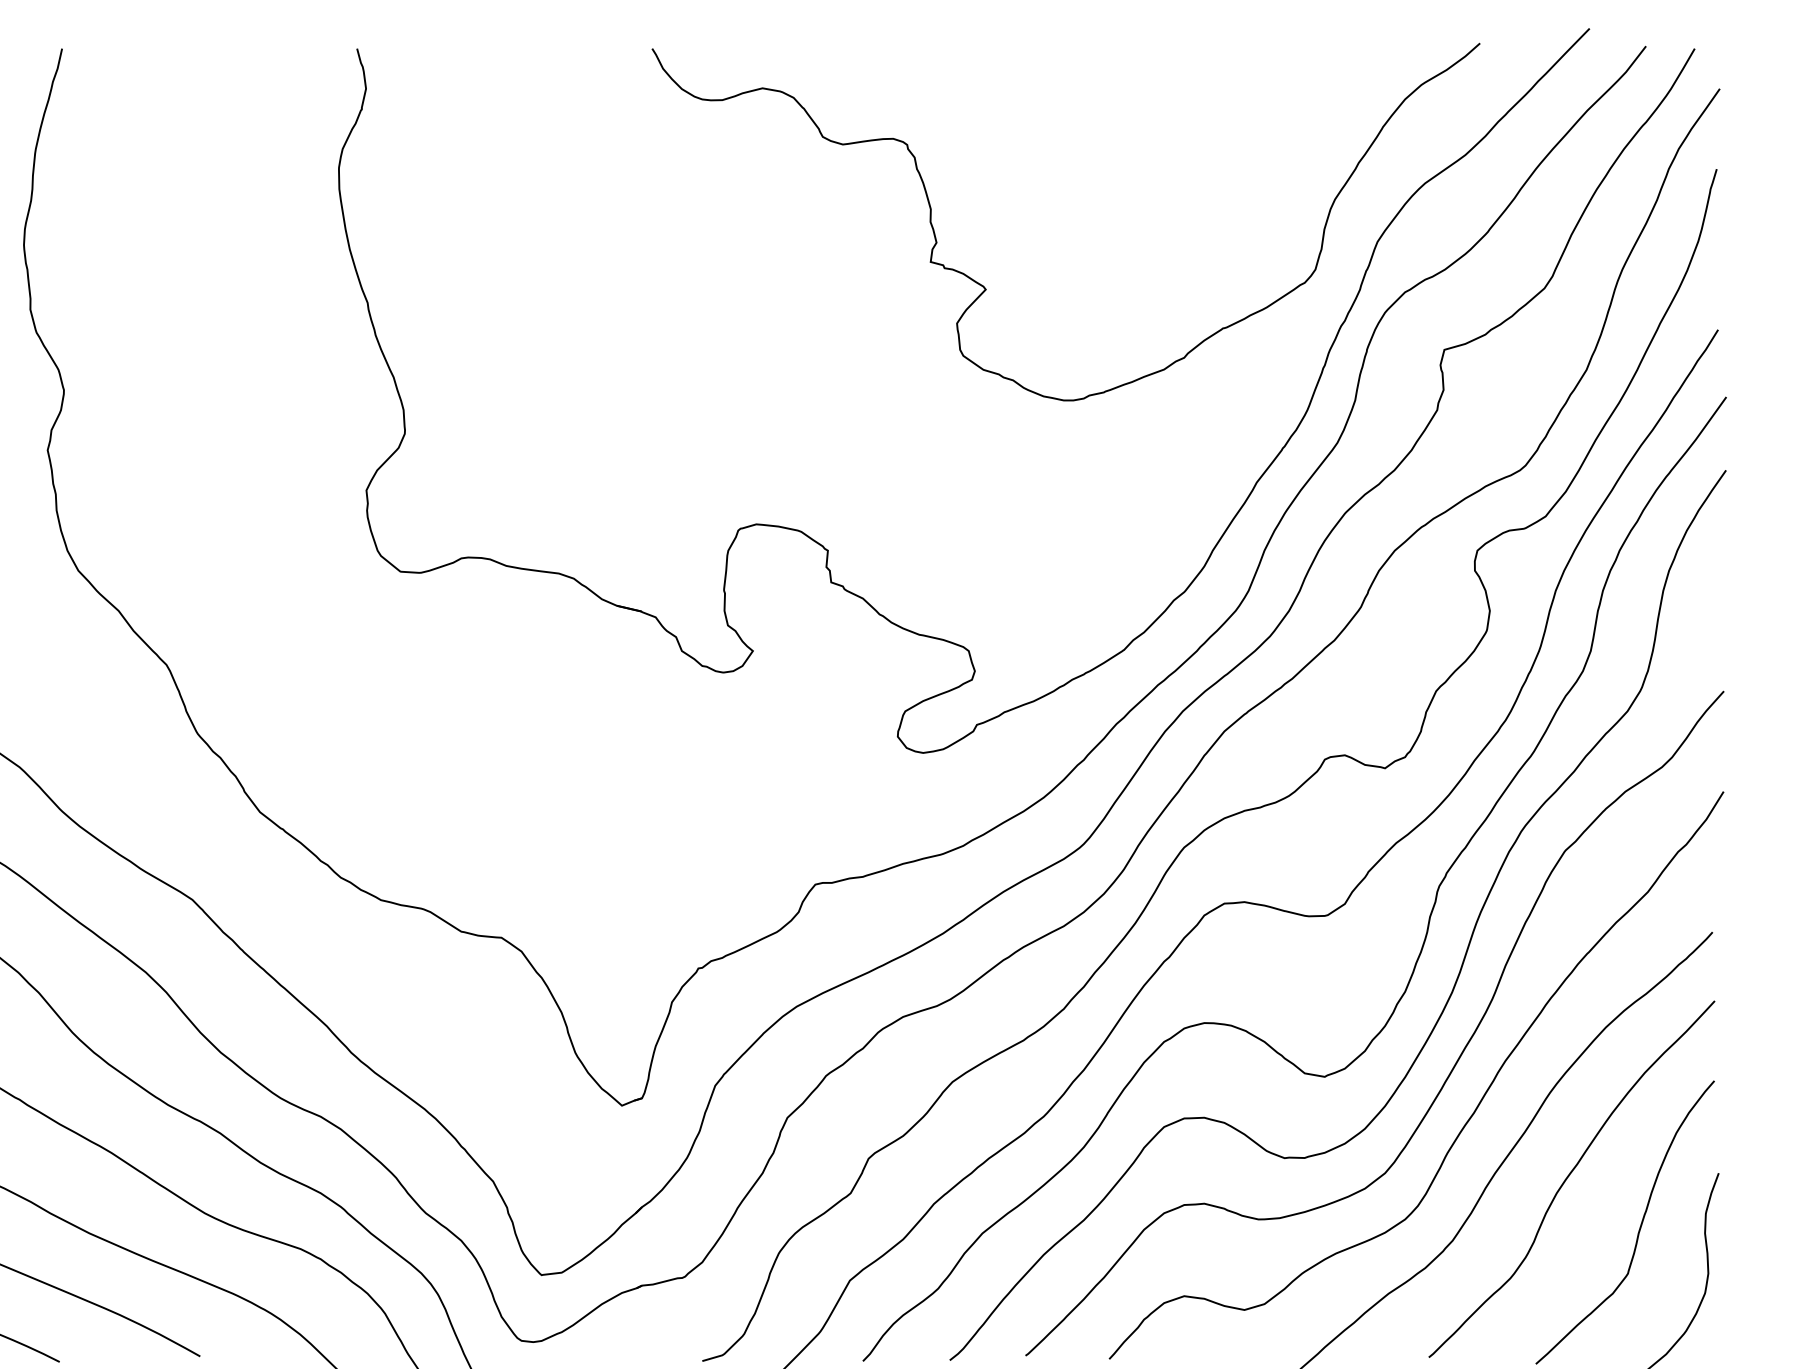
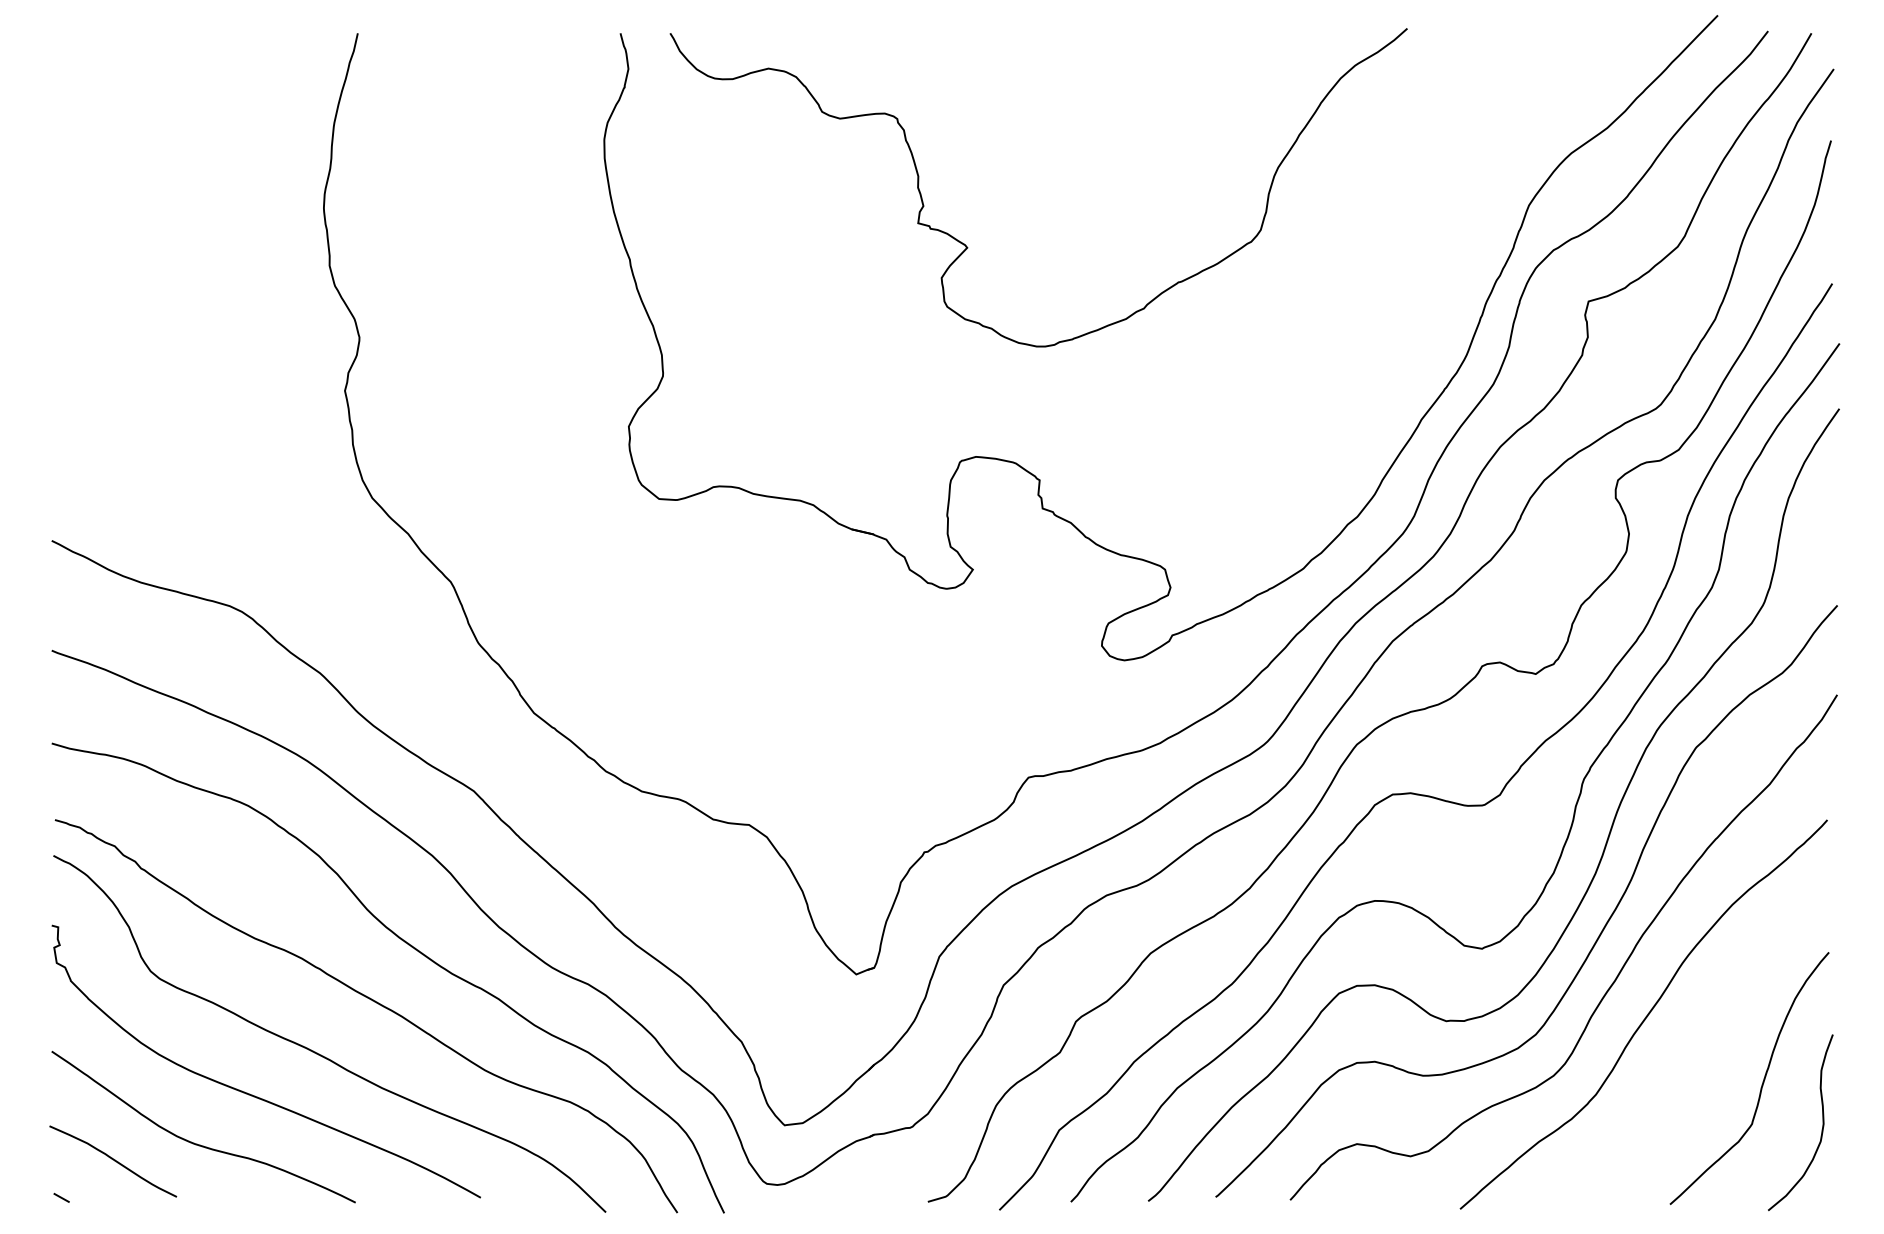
curve: (987, 289) -> (968, 247), moved
curve: (1568, 1177) -> (1699, 1038), removed

